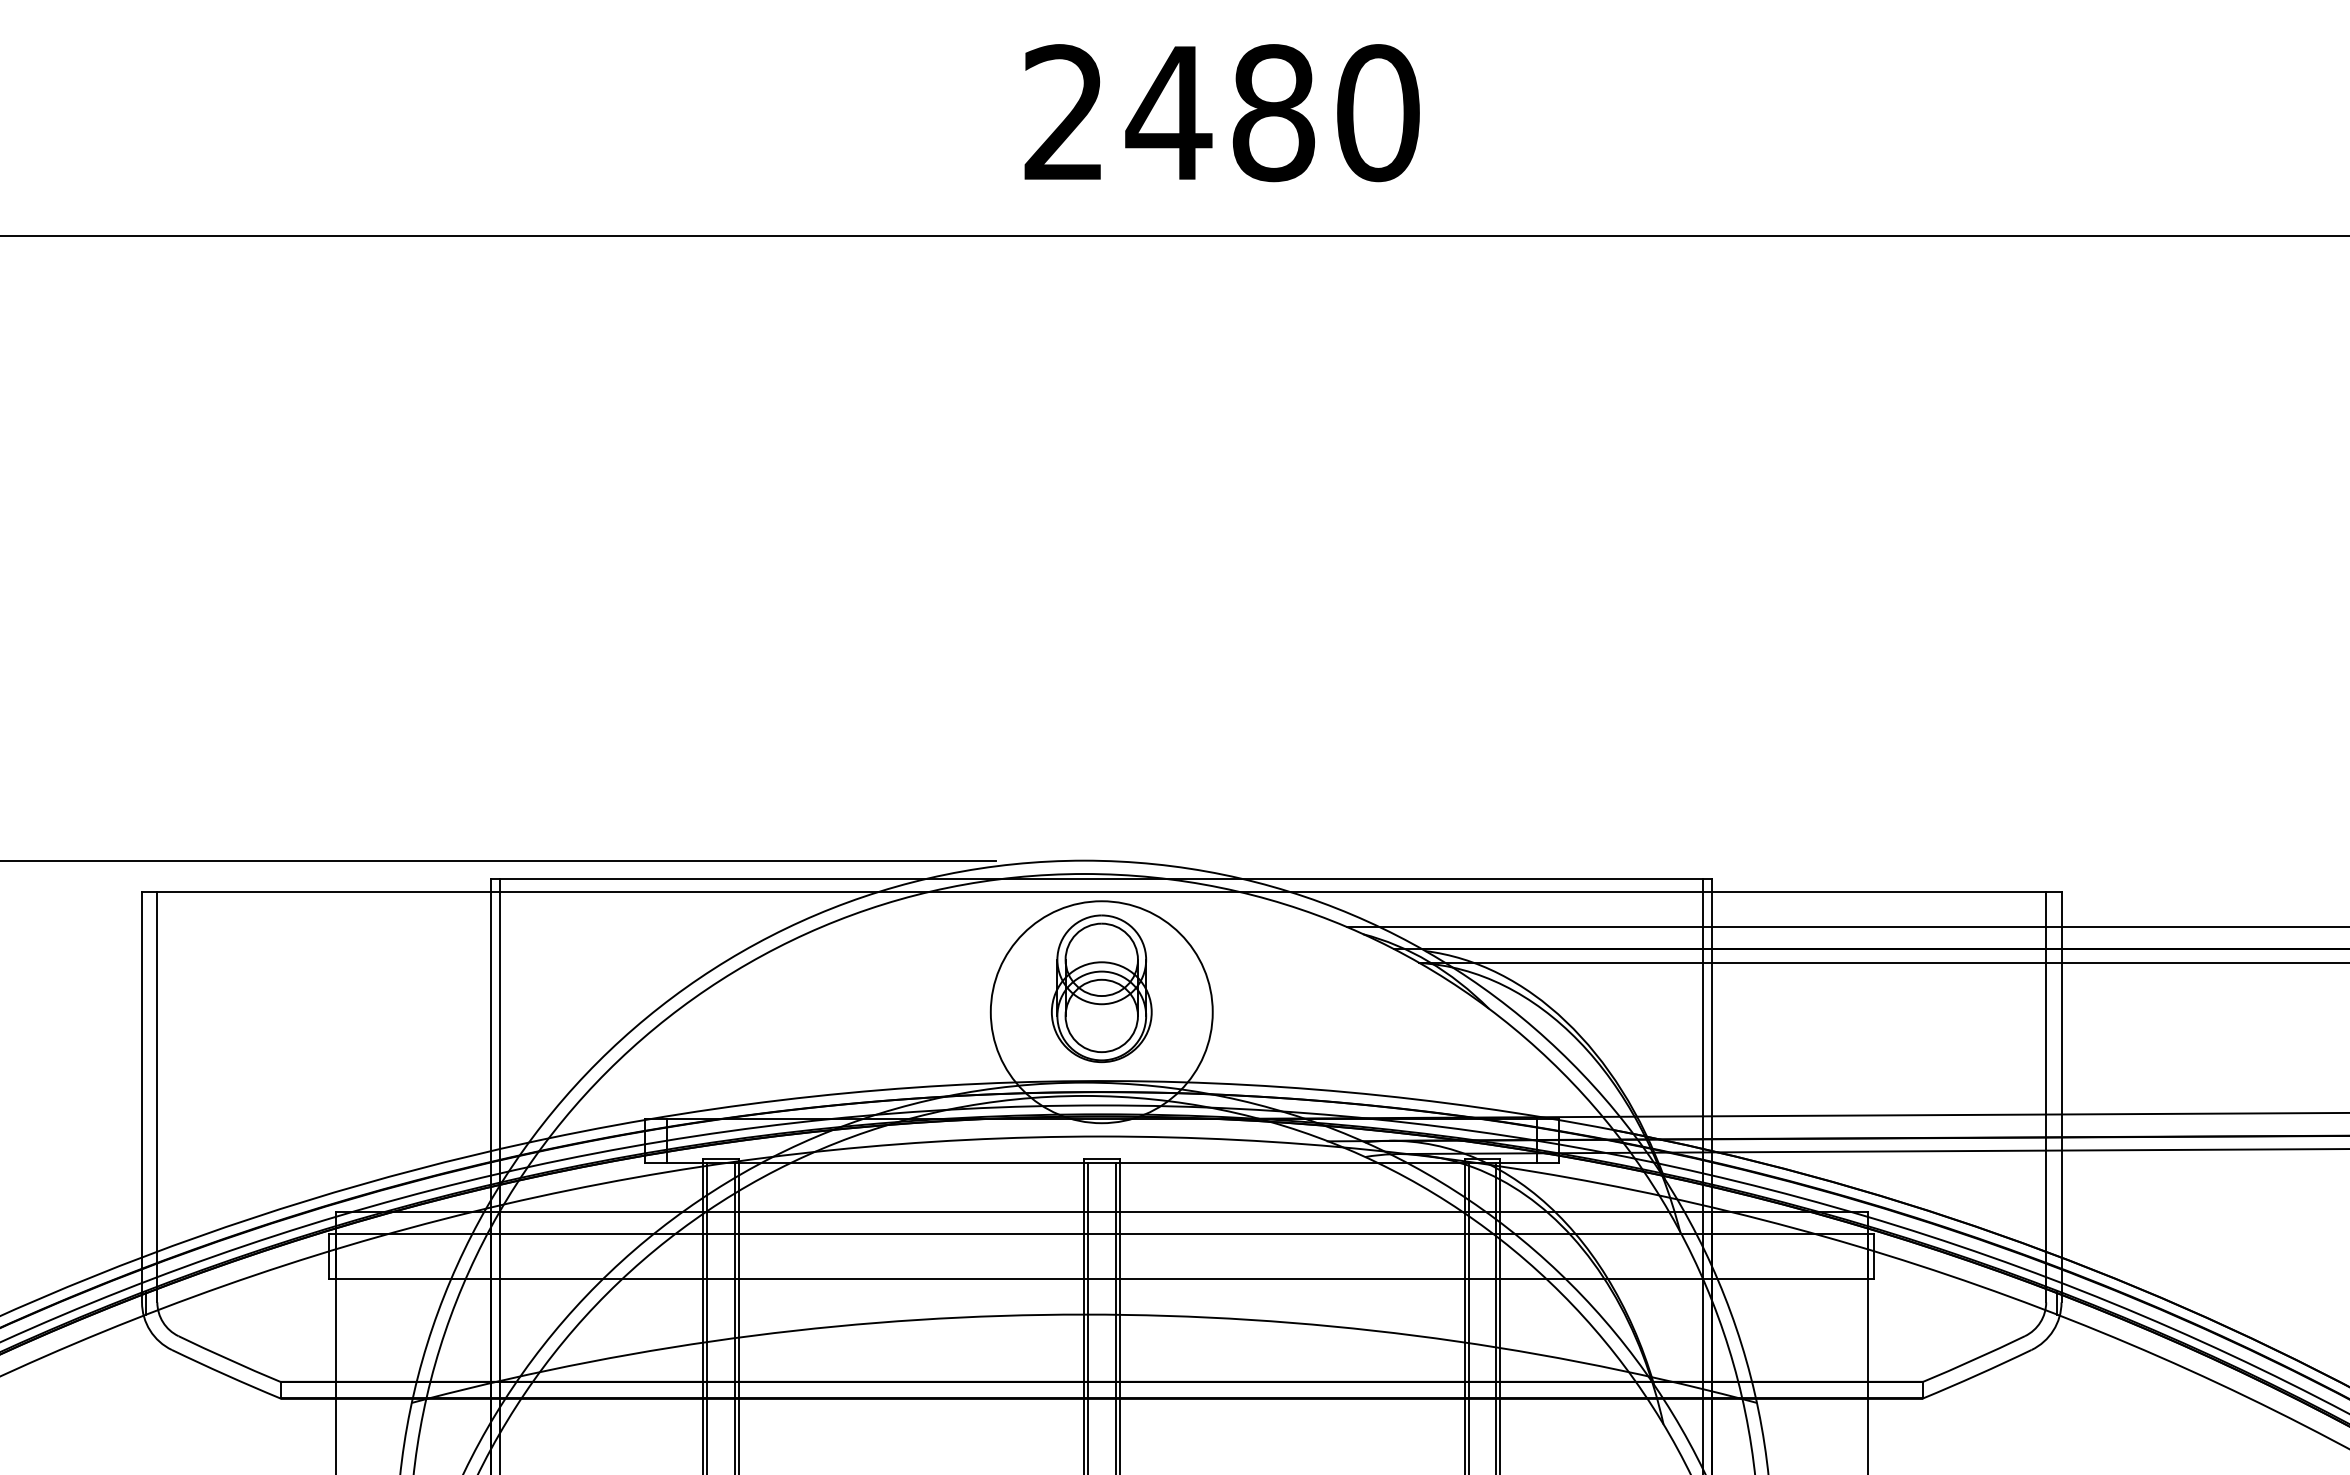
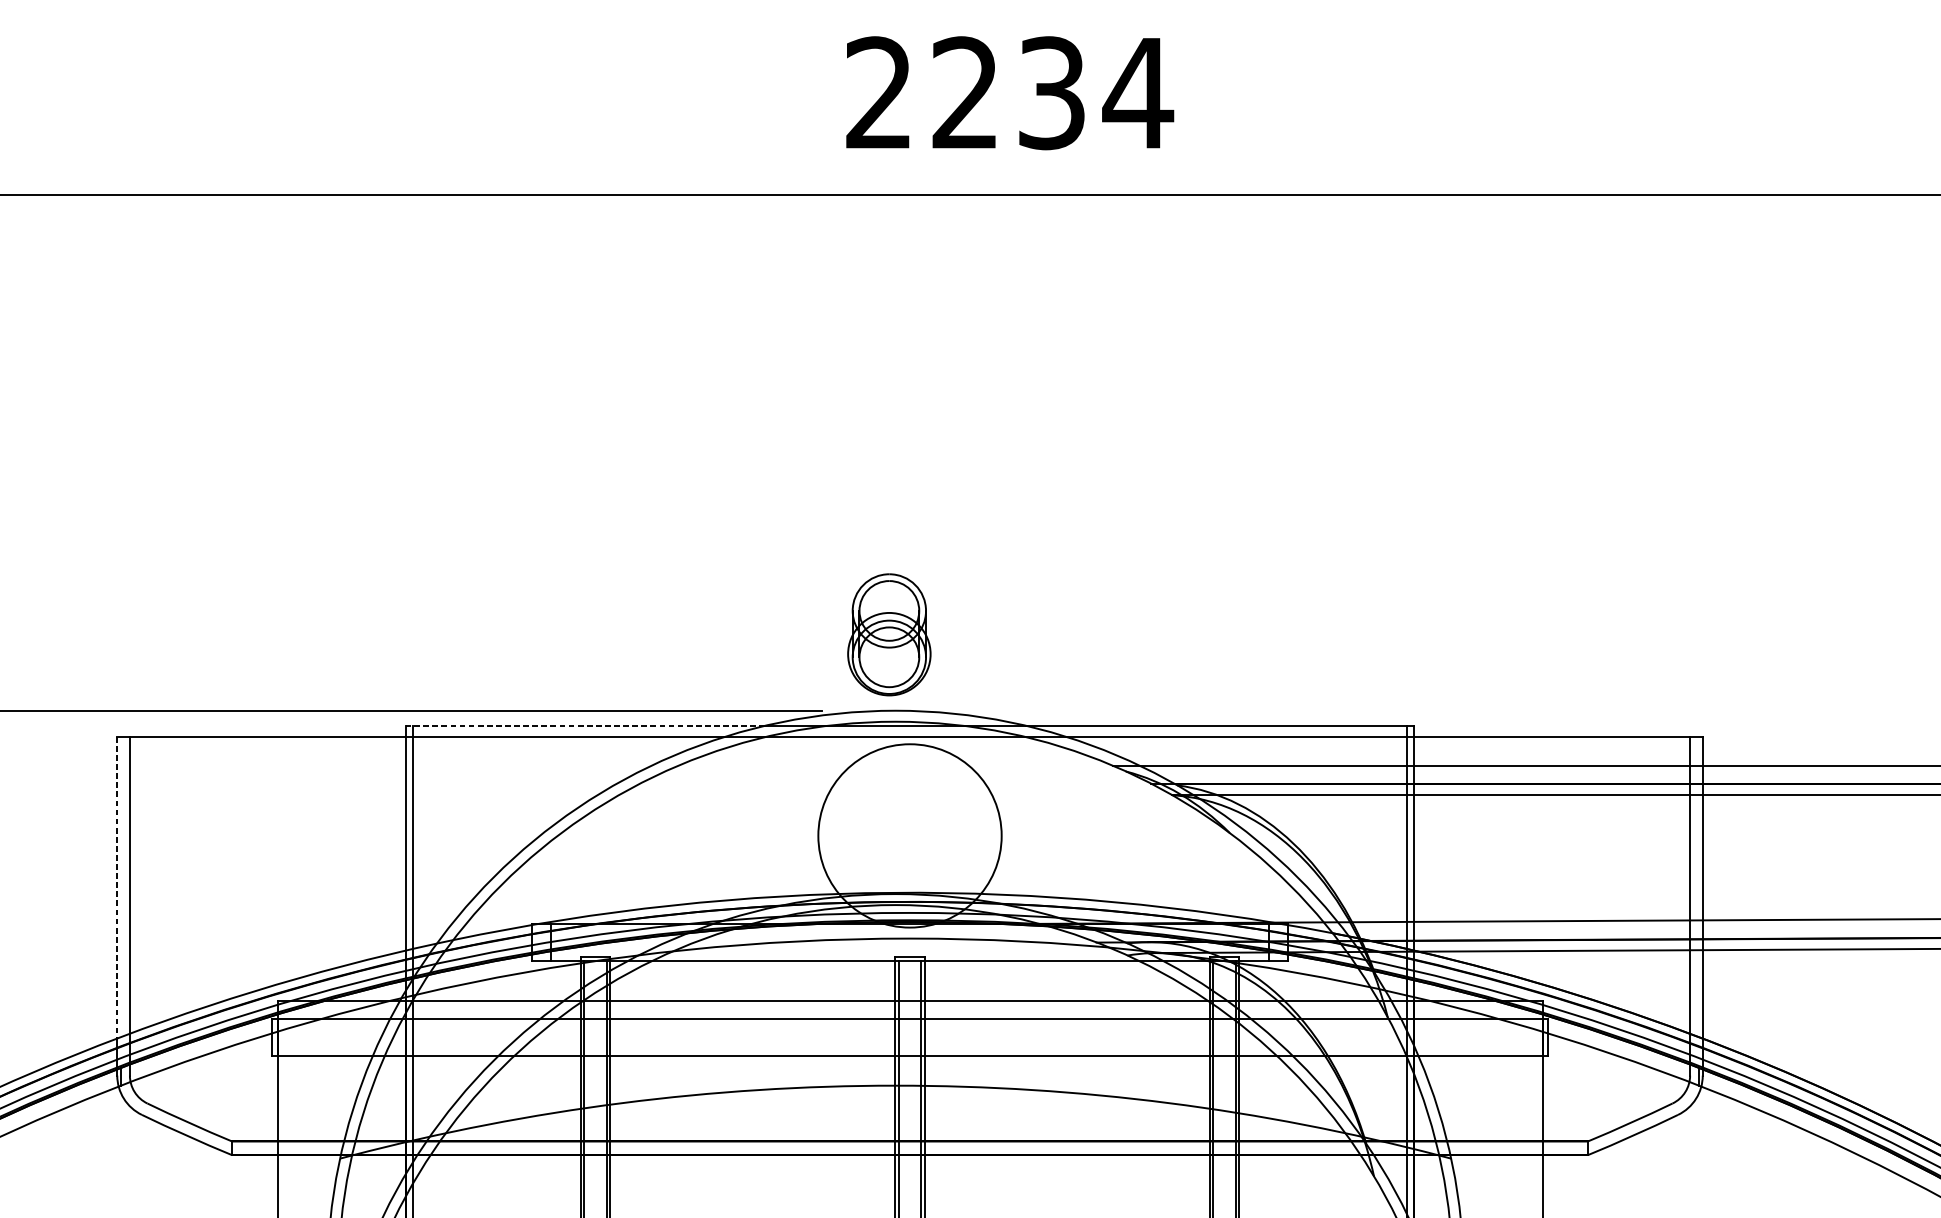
text: (1273, 113) -> (1051, 93), 2480 -> 2234
line: (708, 879) -> (585, 726), solid -> dashed
part: (1101, 988) -> (889, 634), moved
line: (142, 1074) -> (117, 887), solid -> dashed

